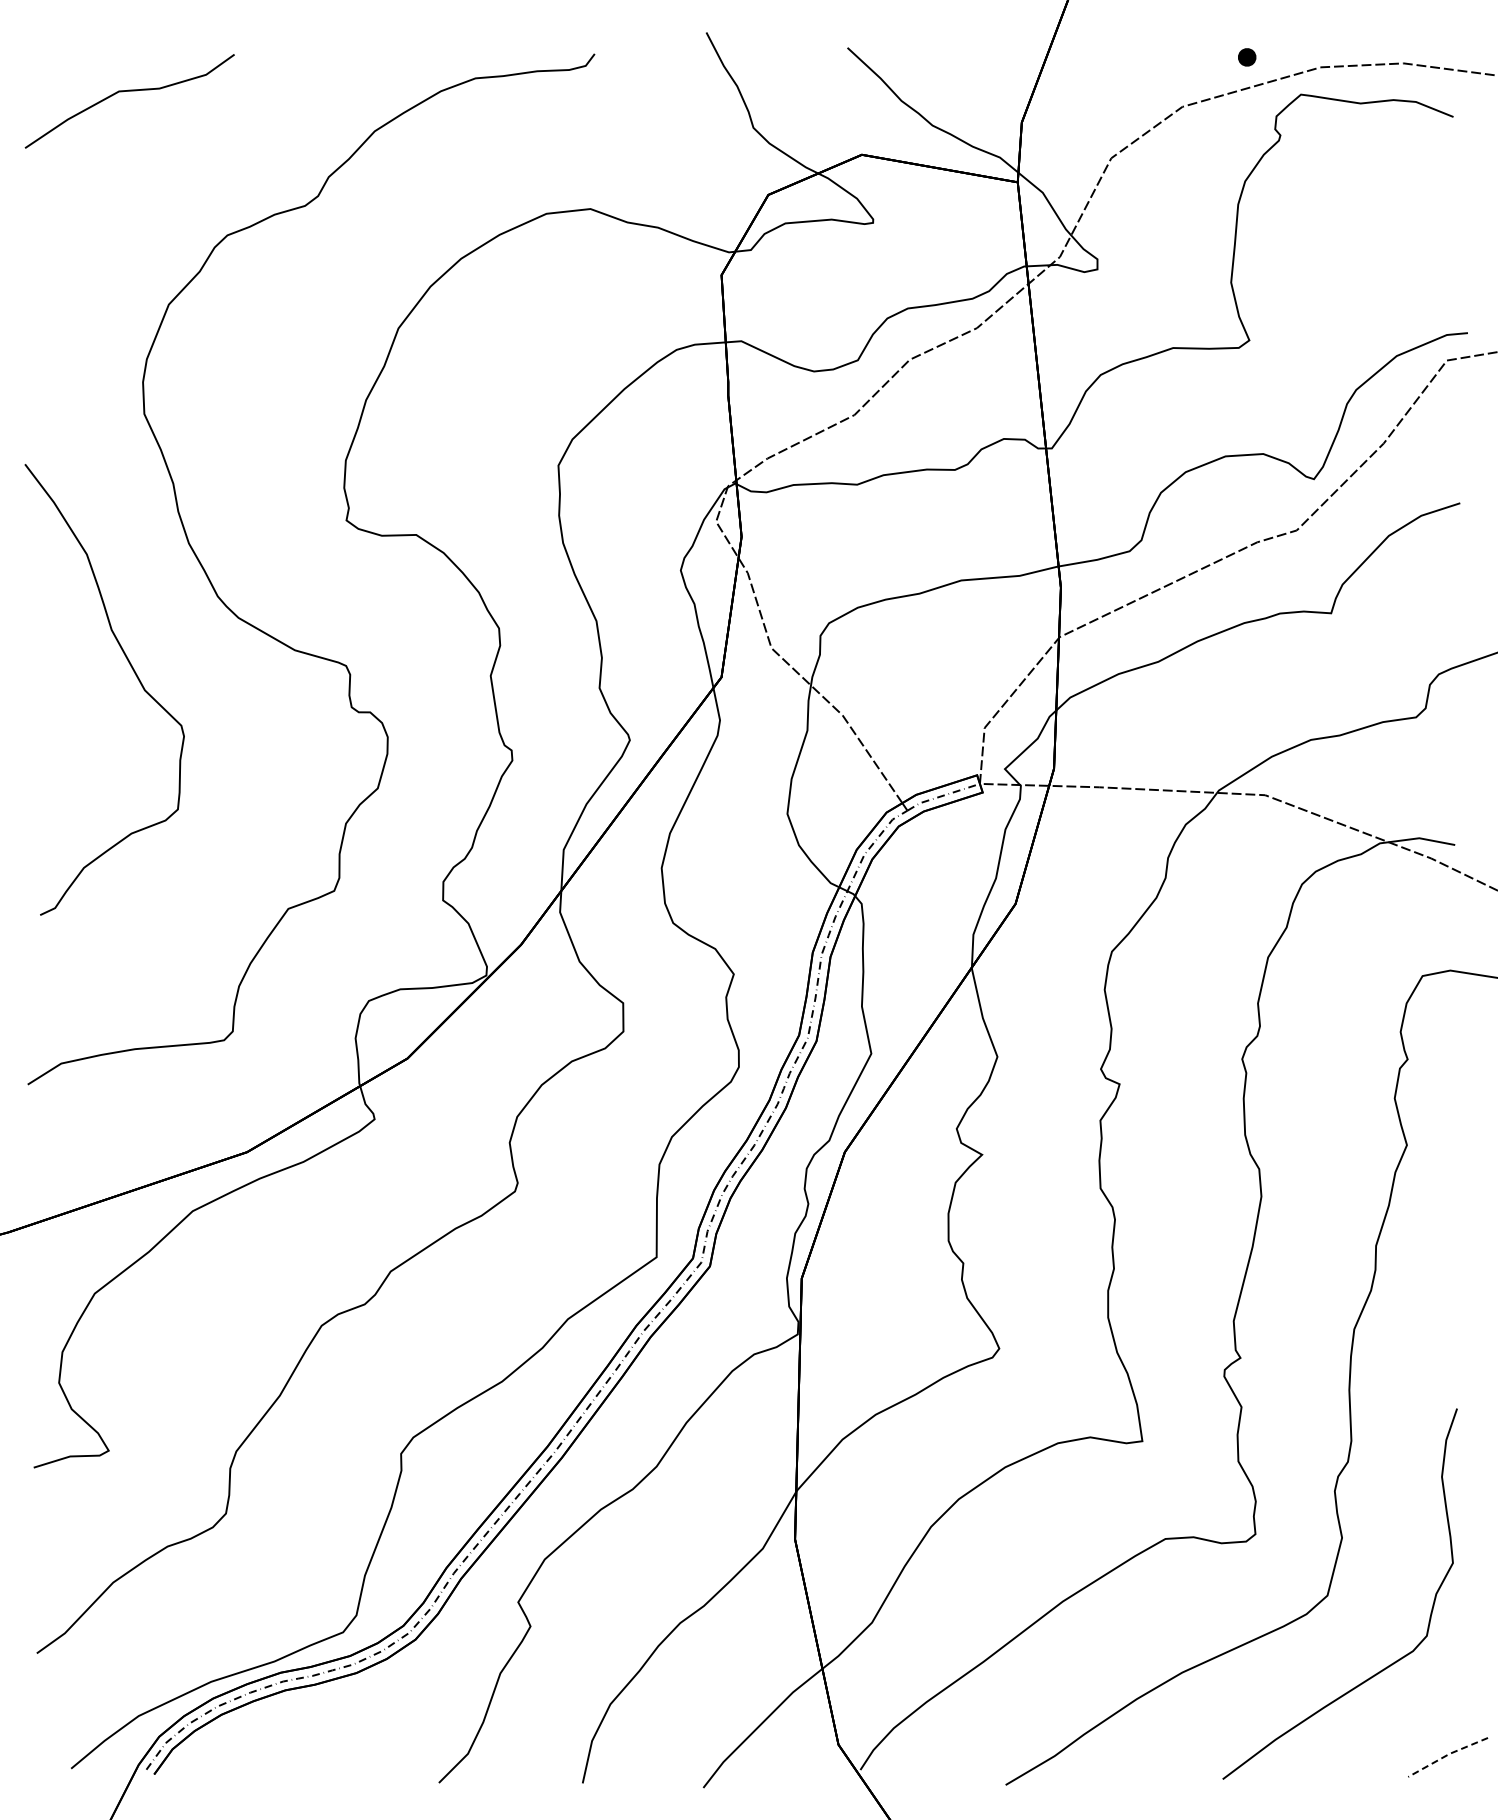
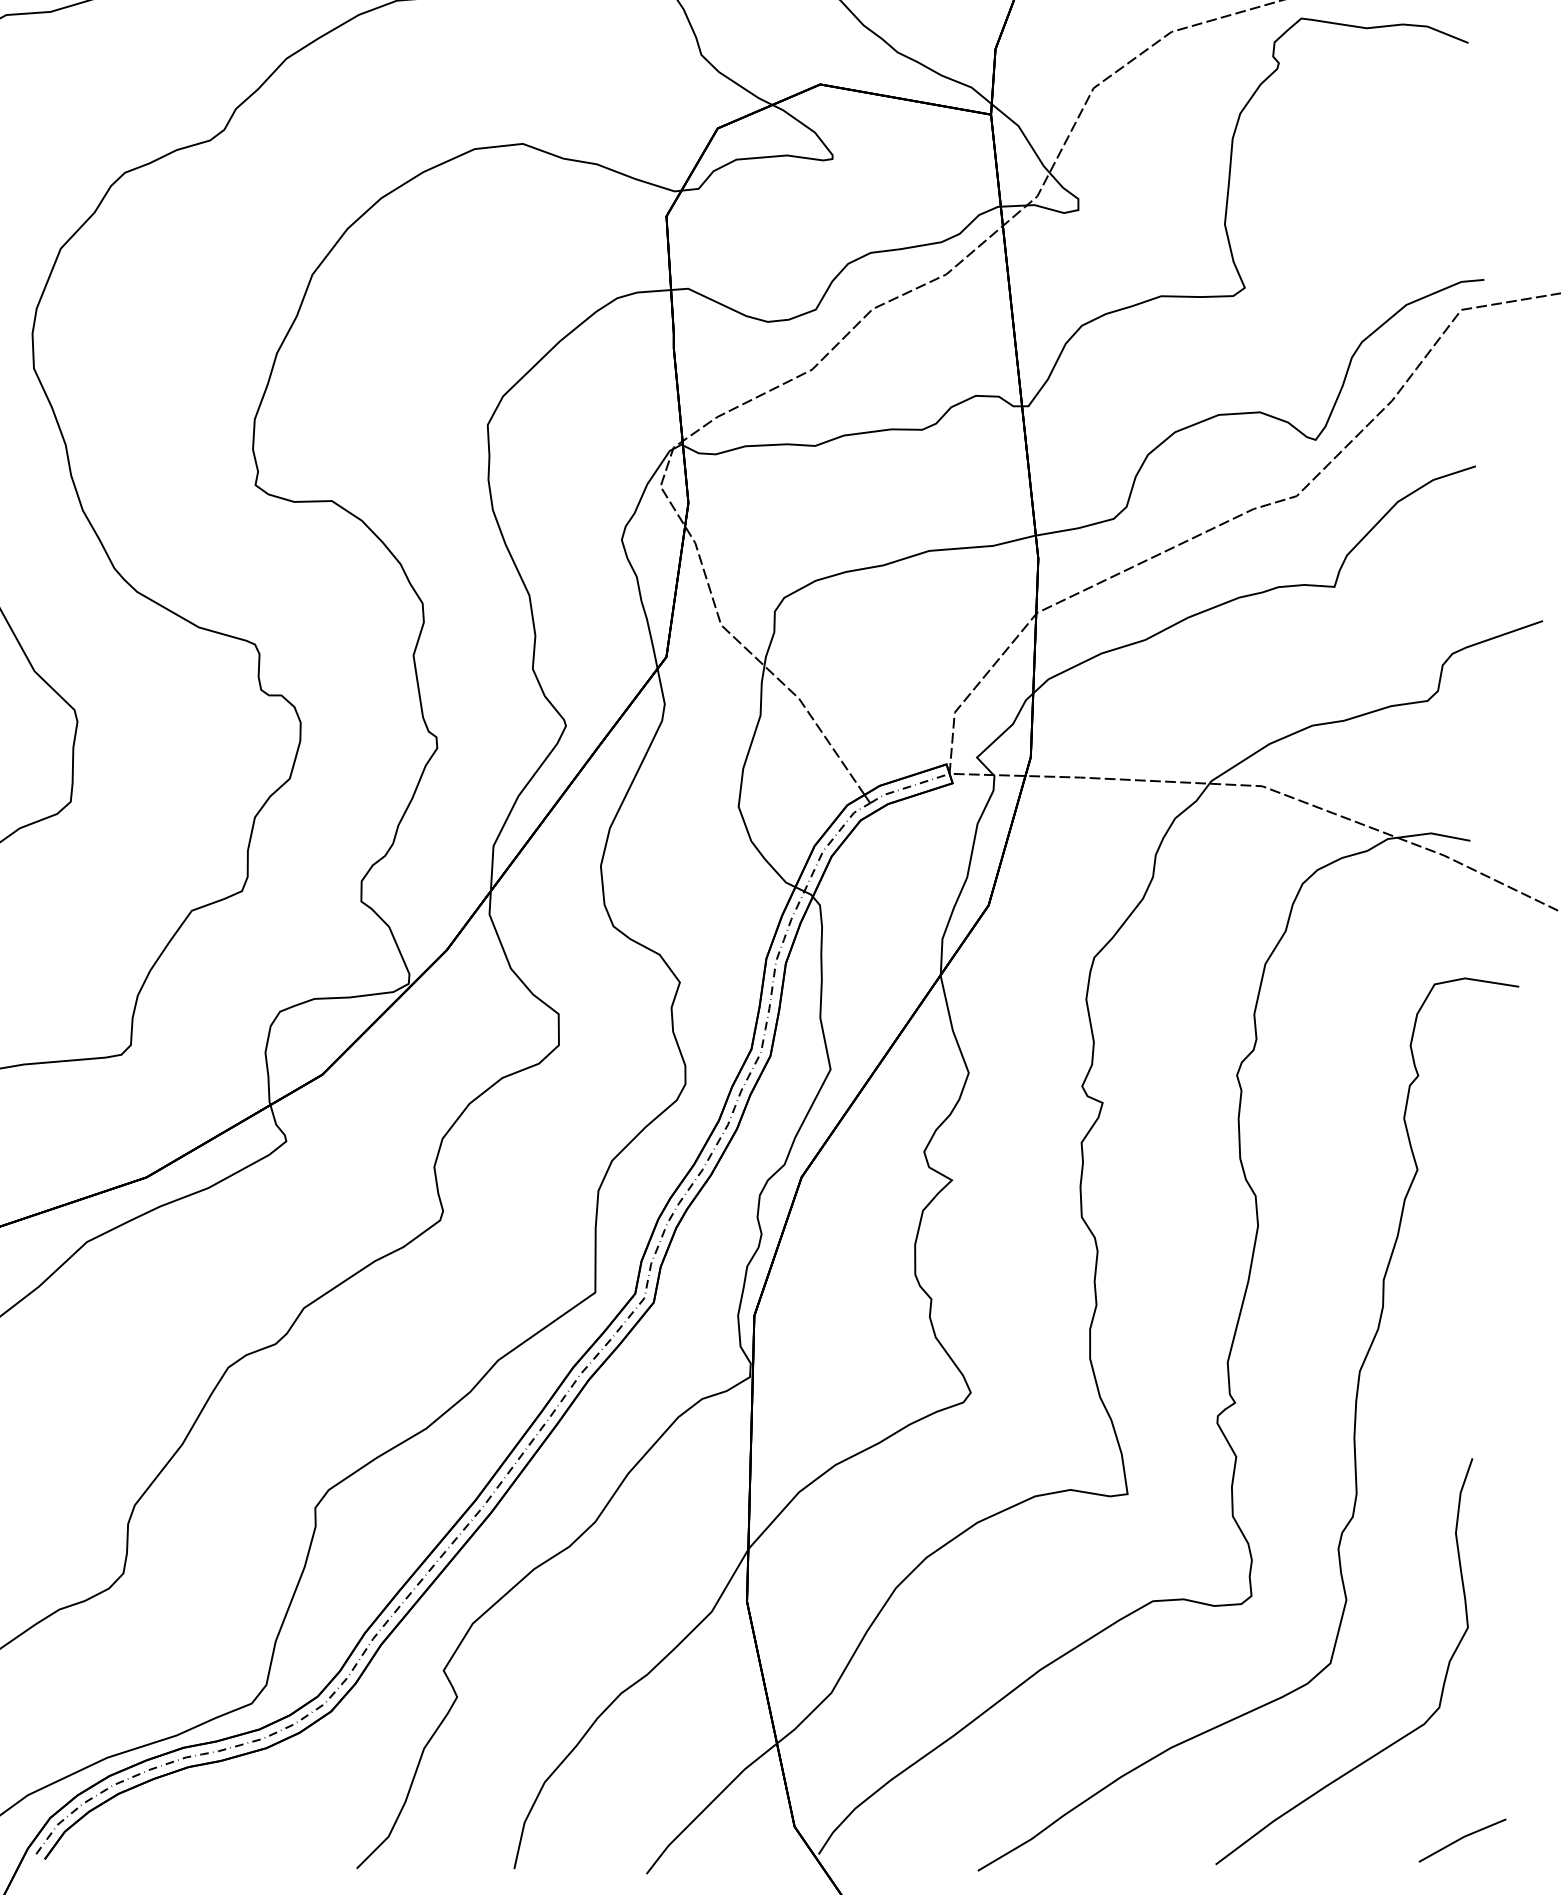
line: (1447, 1755) -> (1461, 1838), dashed -> solid

